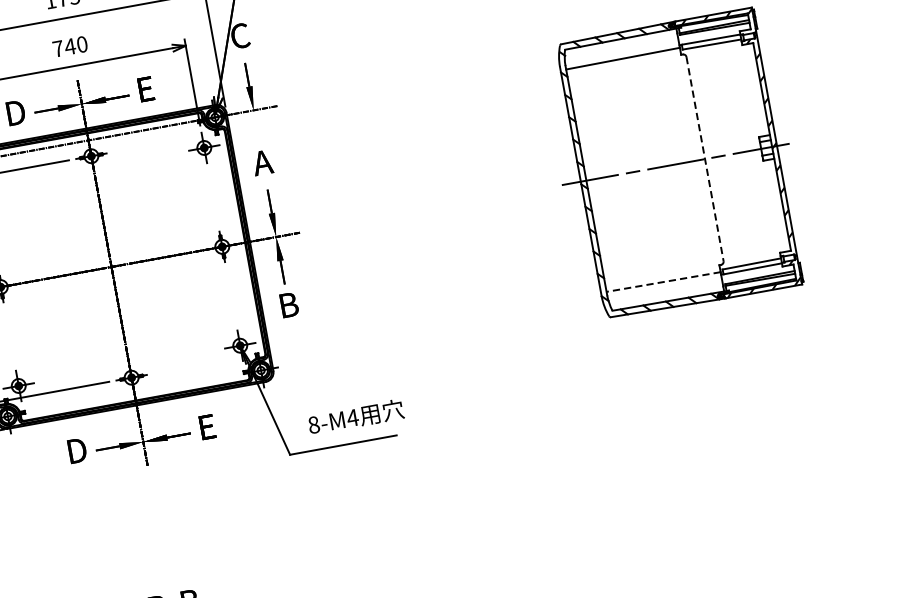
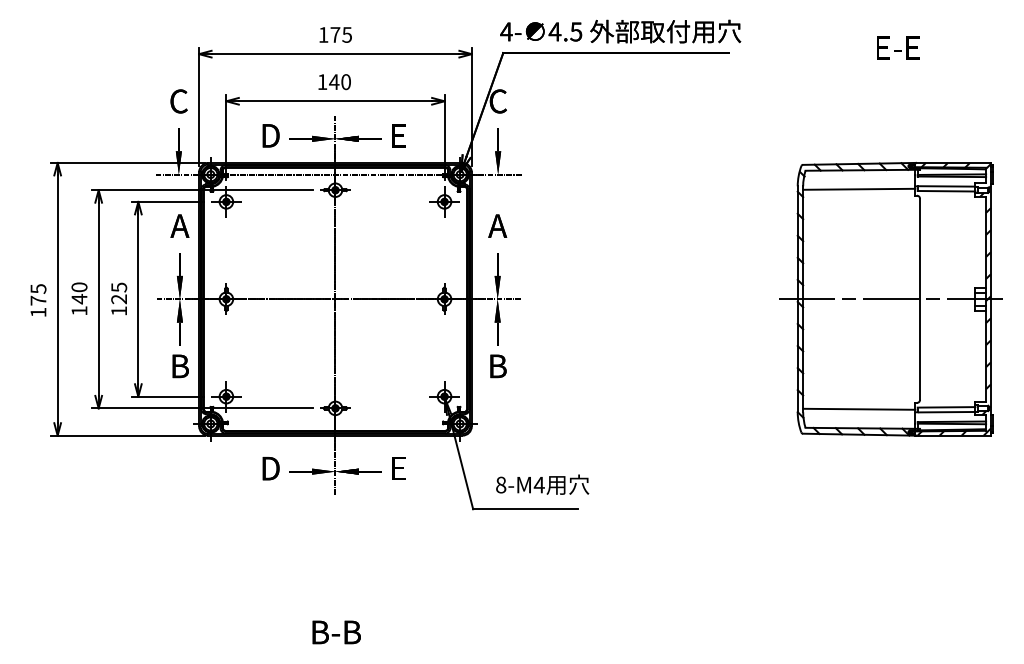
text: (58, 48) -> (322, 81), 740 -> 140
line: (705, 159) -> (920, 299), dashed -> solid
line: (662, 282) -> (858, 409), dashed -> solid

